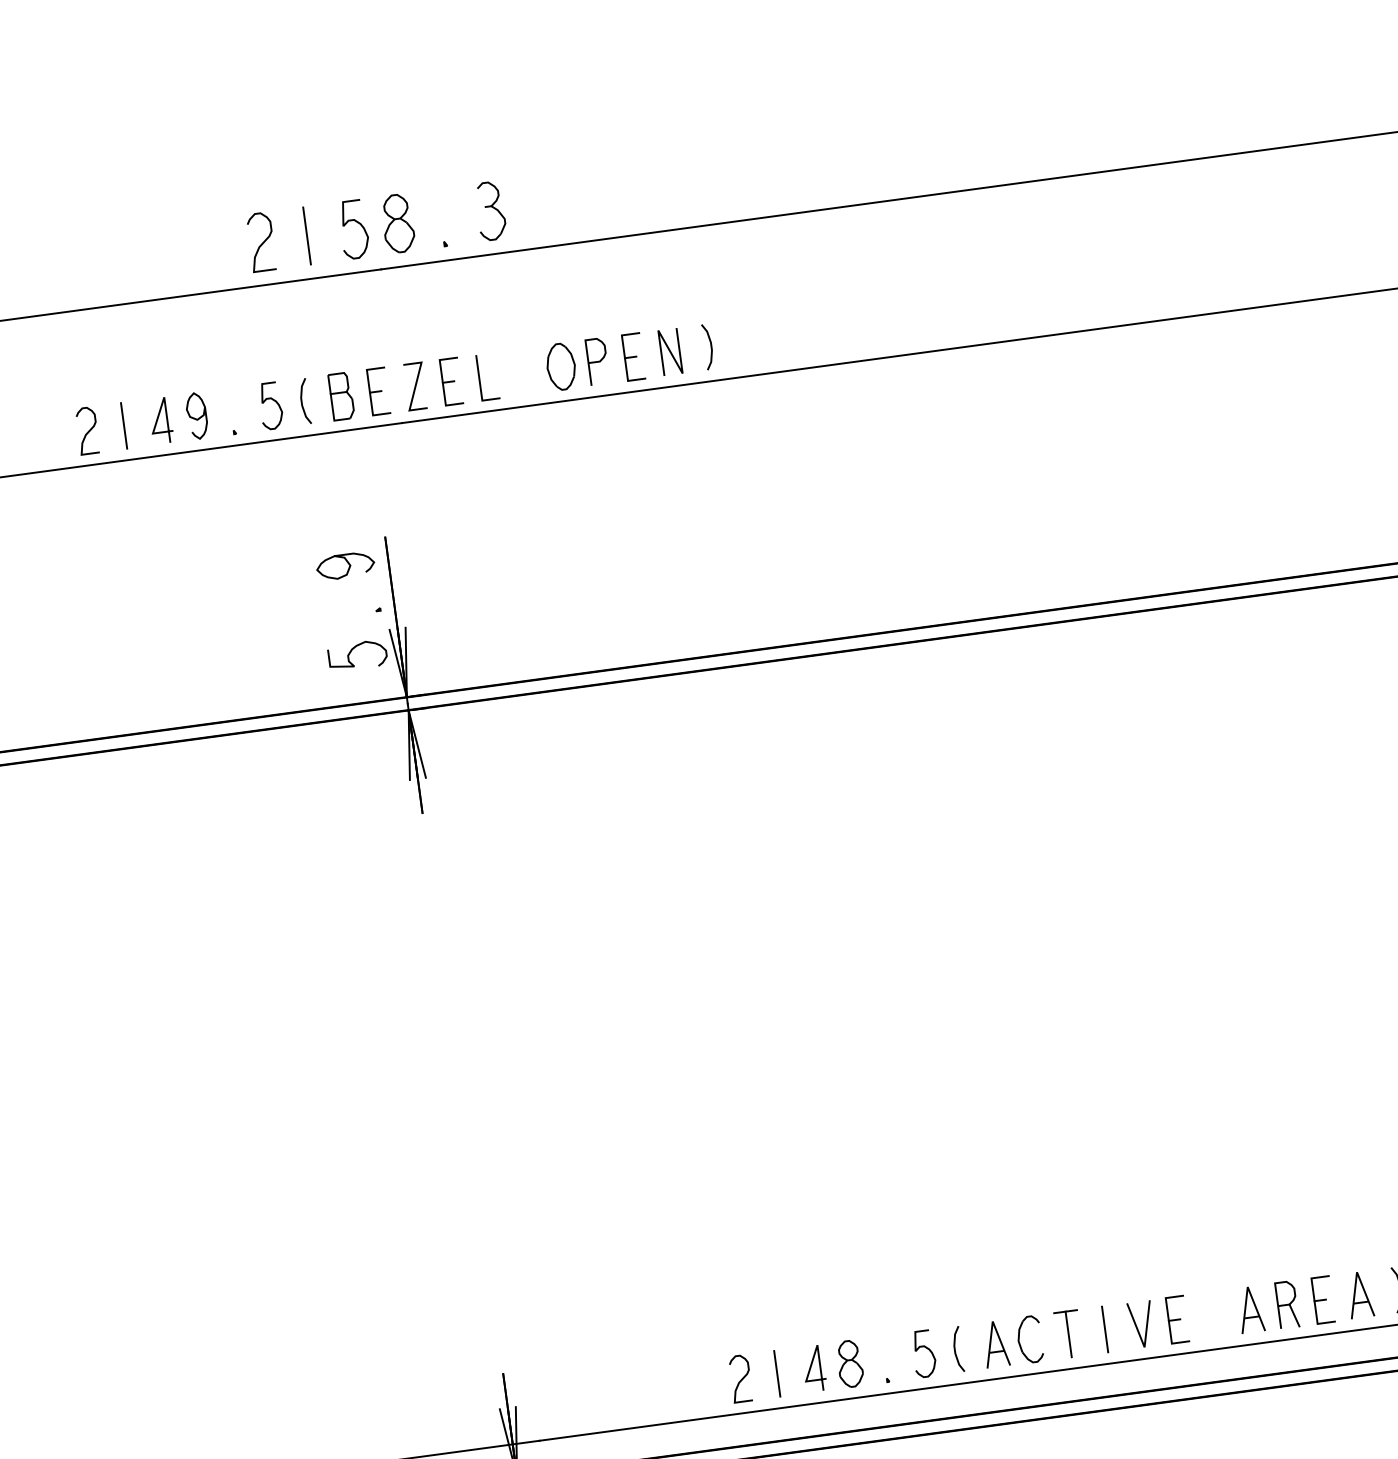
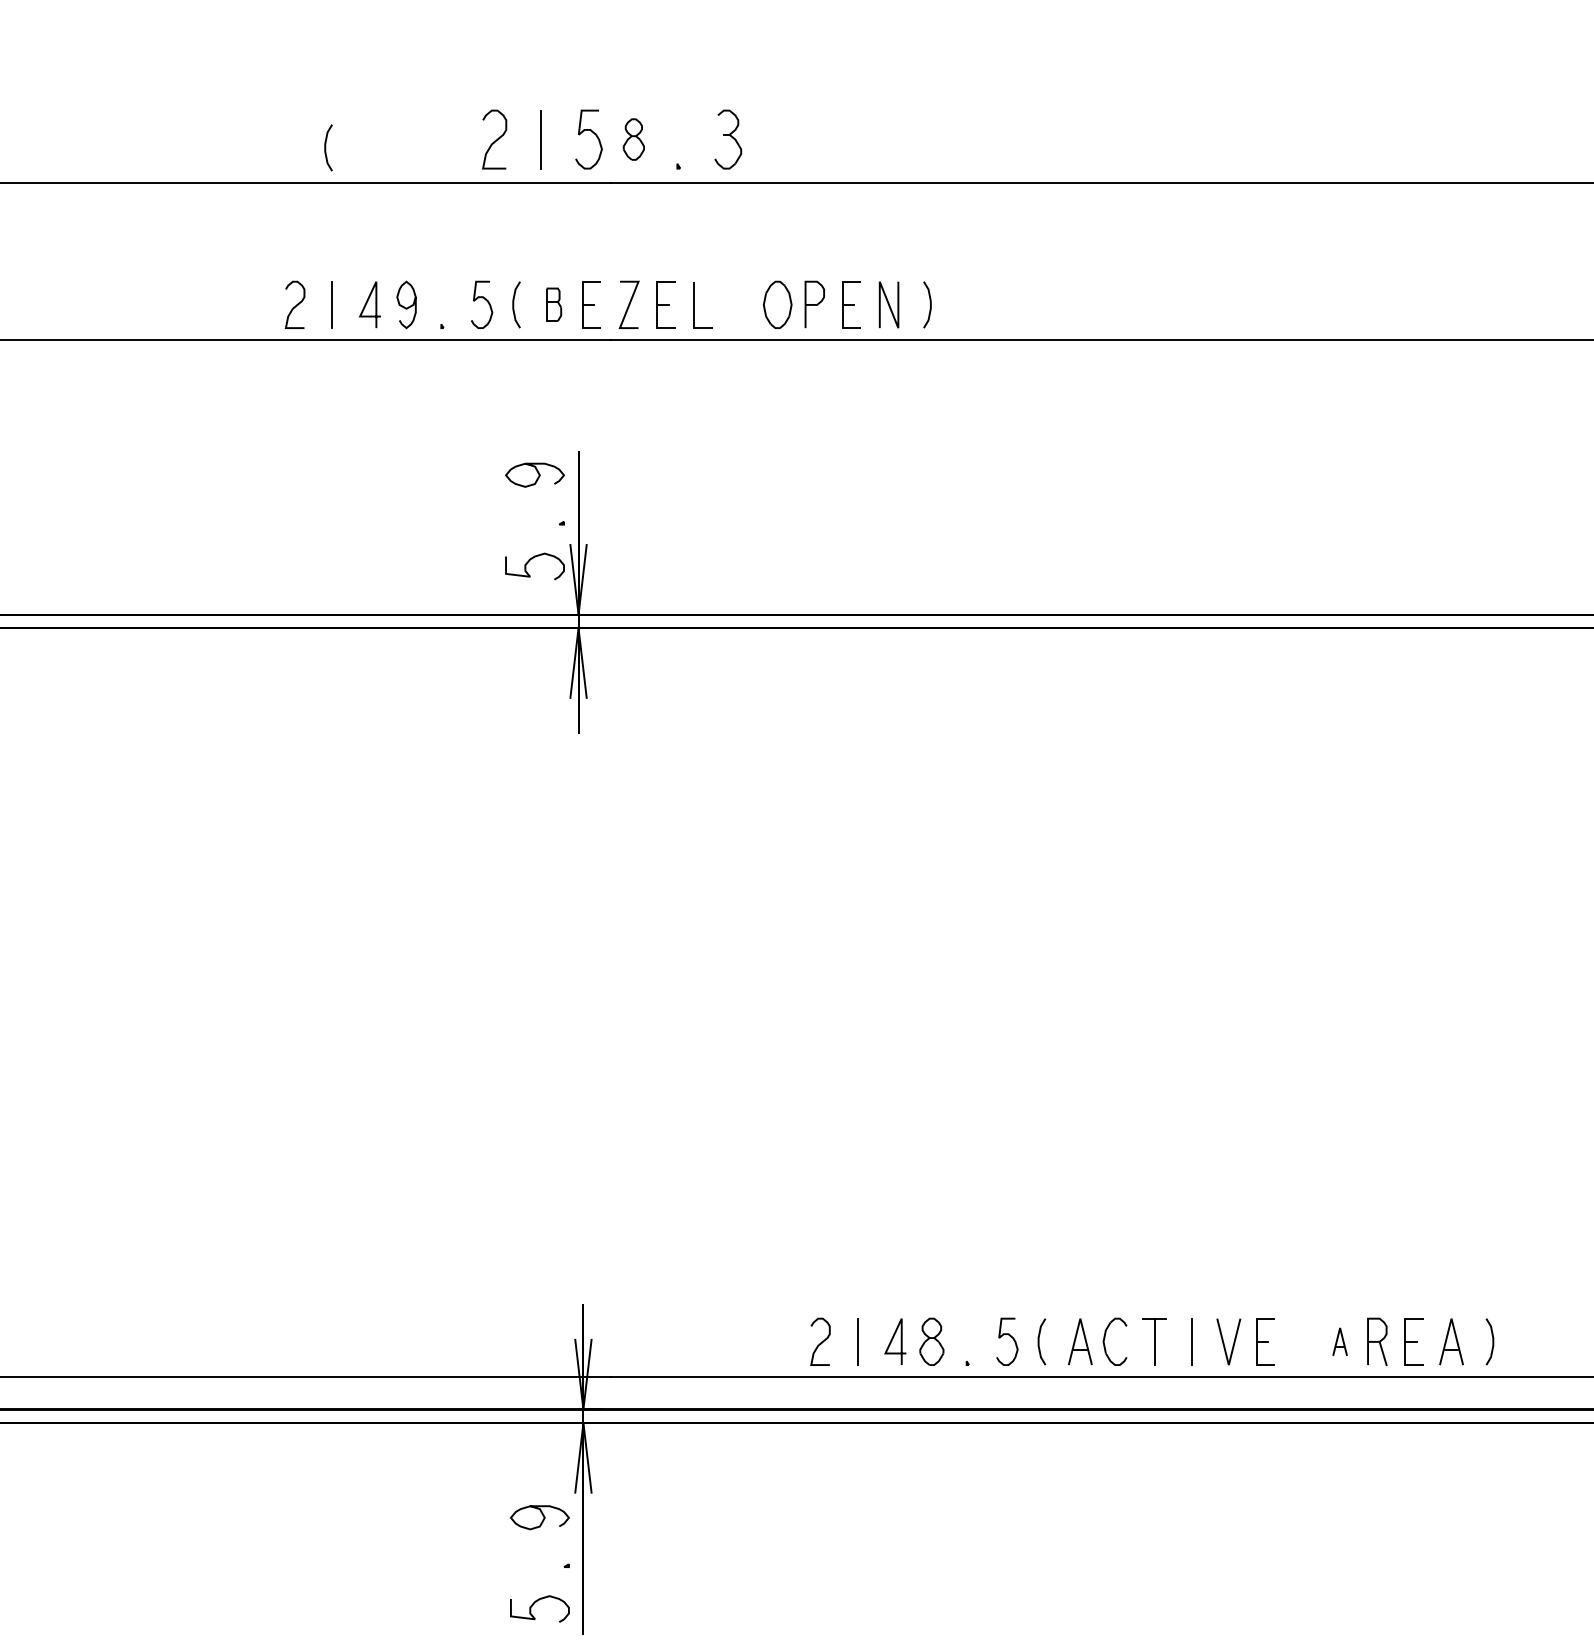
part: (397, 223) -> (633, 139), size x0.7
curve: (97, 272) -> (326, 147), added
part: (341, 396) -> (553, 304), size x0.7
part: (1250, 1309) -> (1339, 1341), size x0.6

